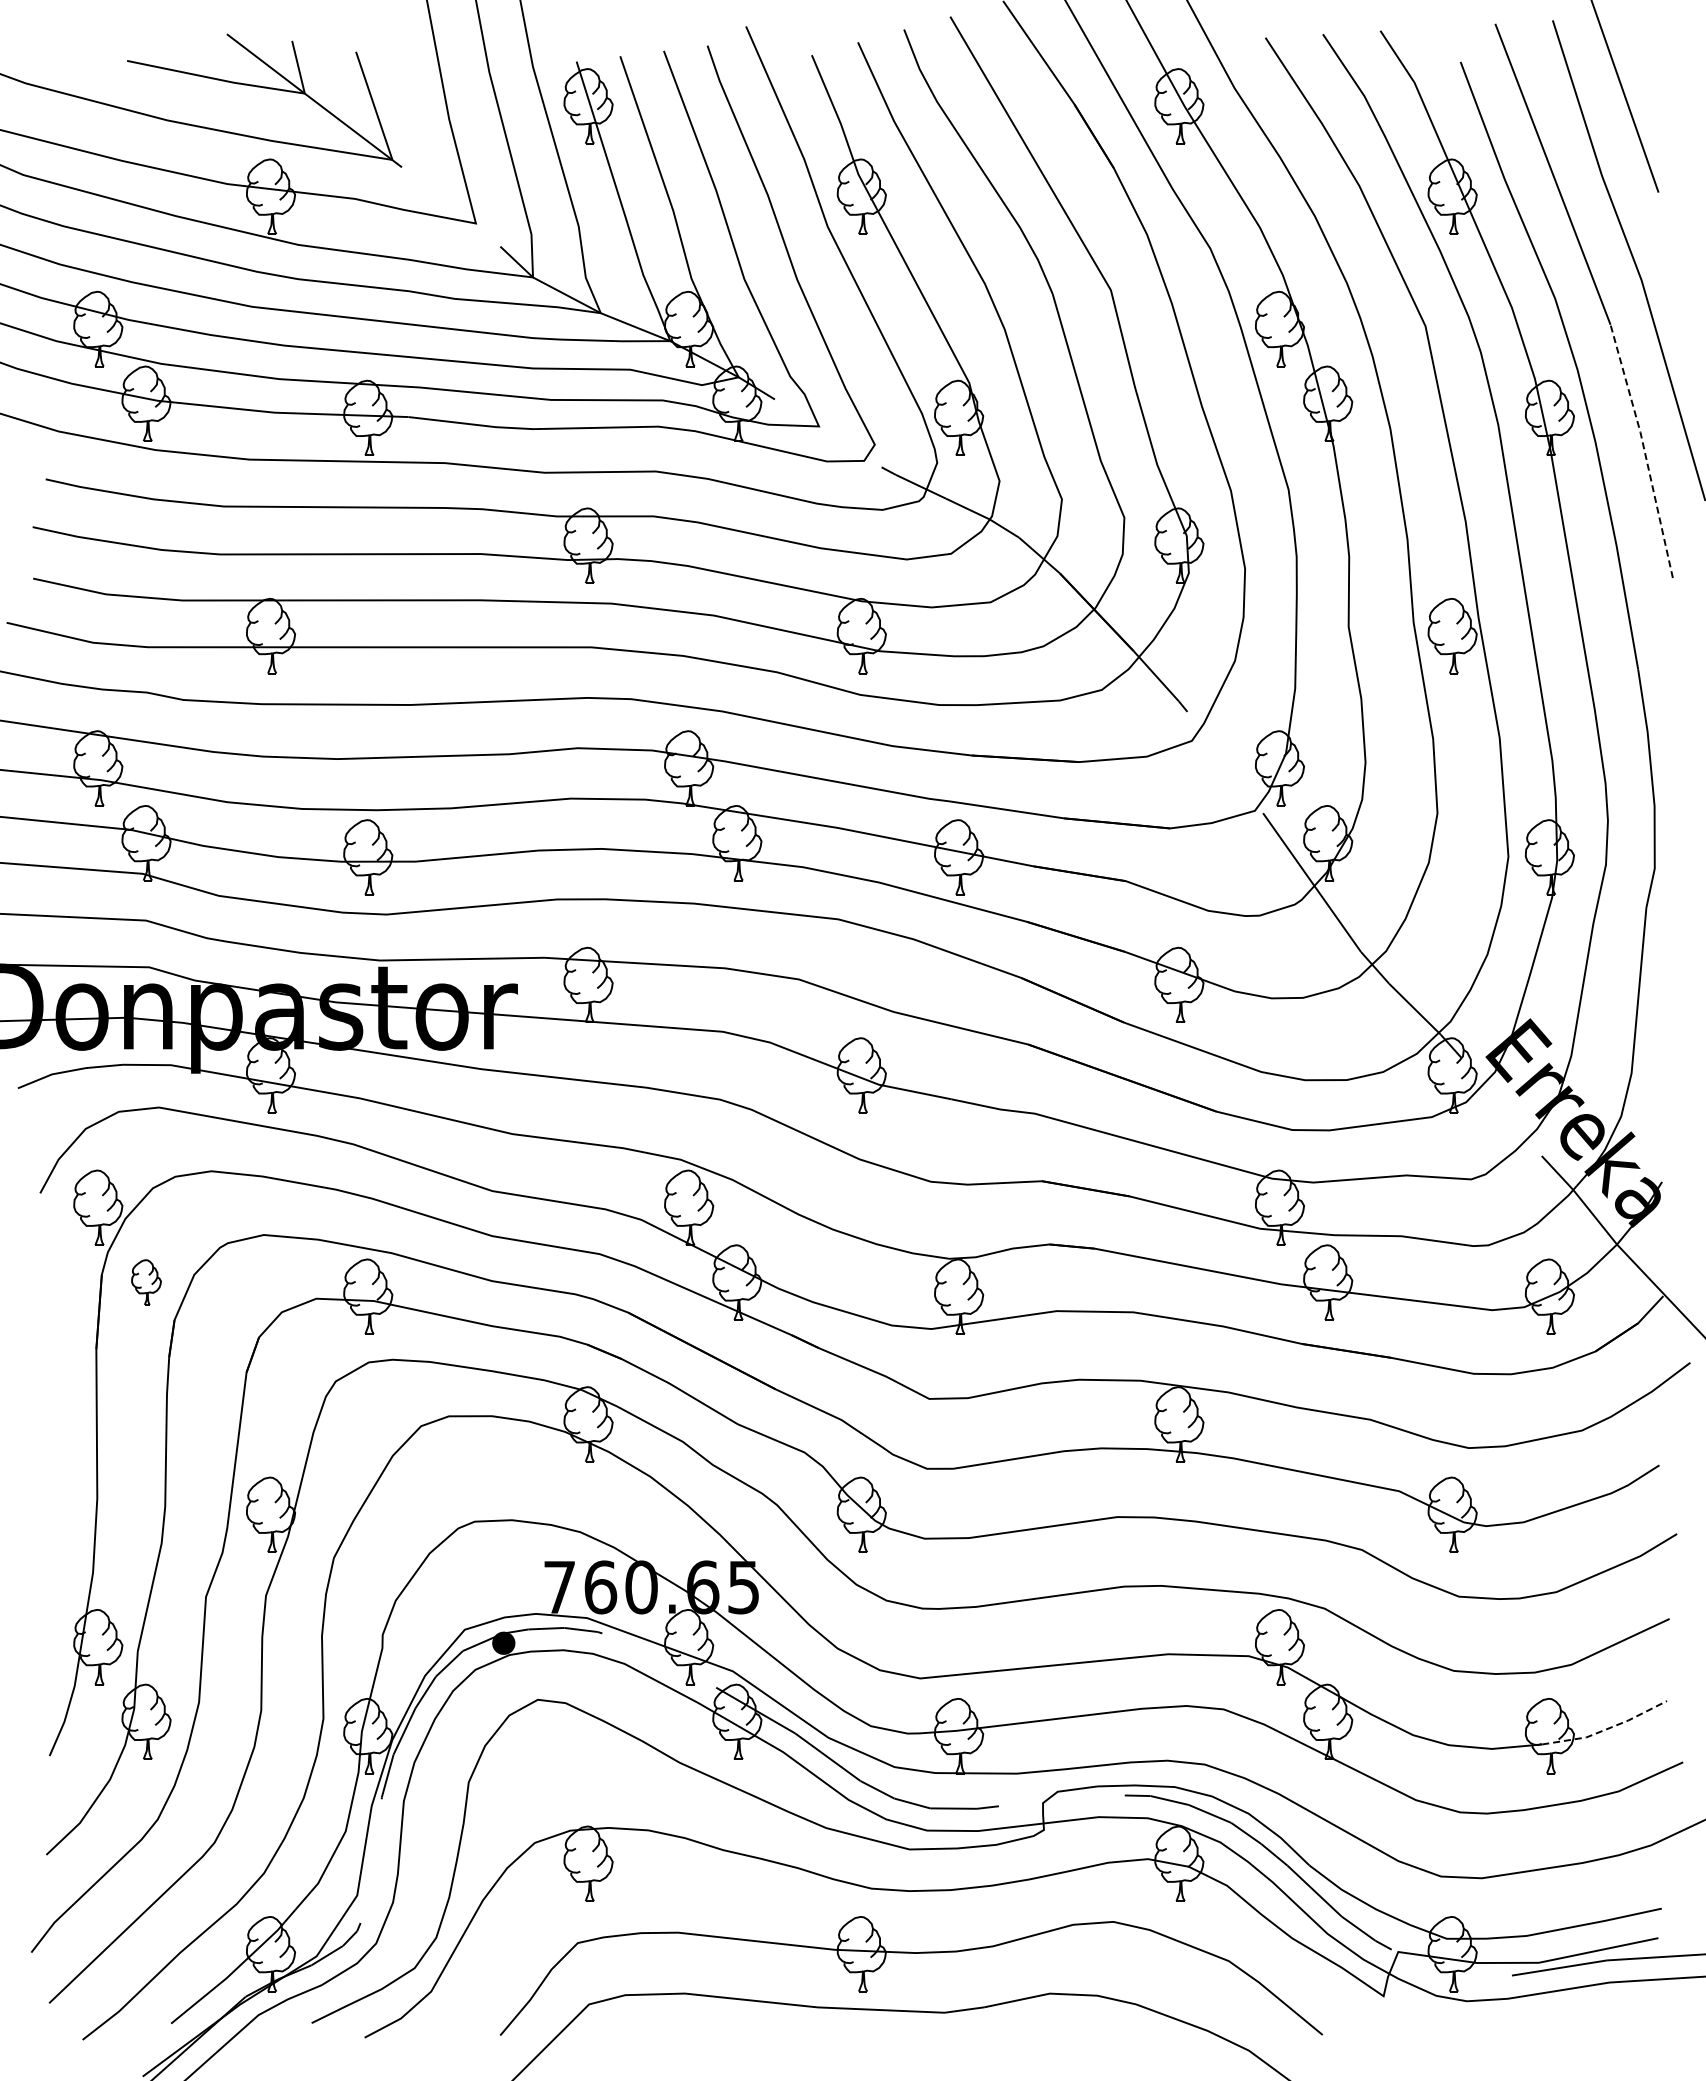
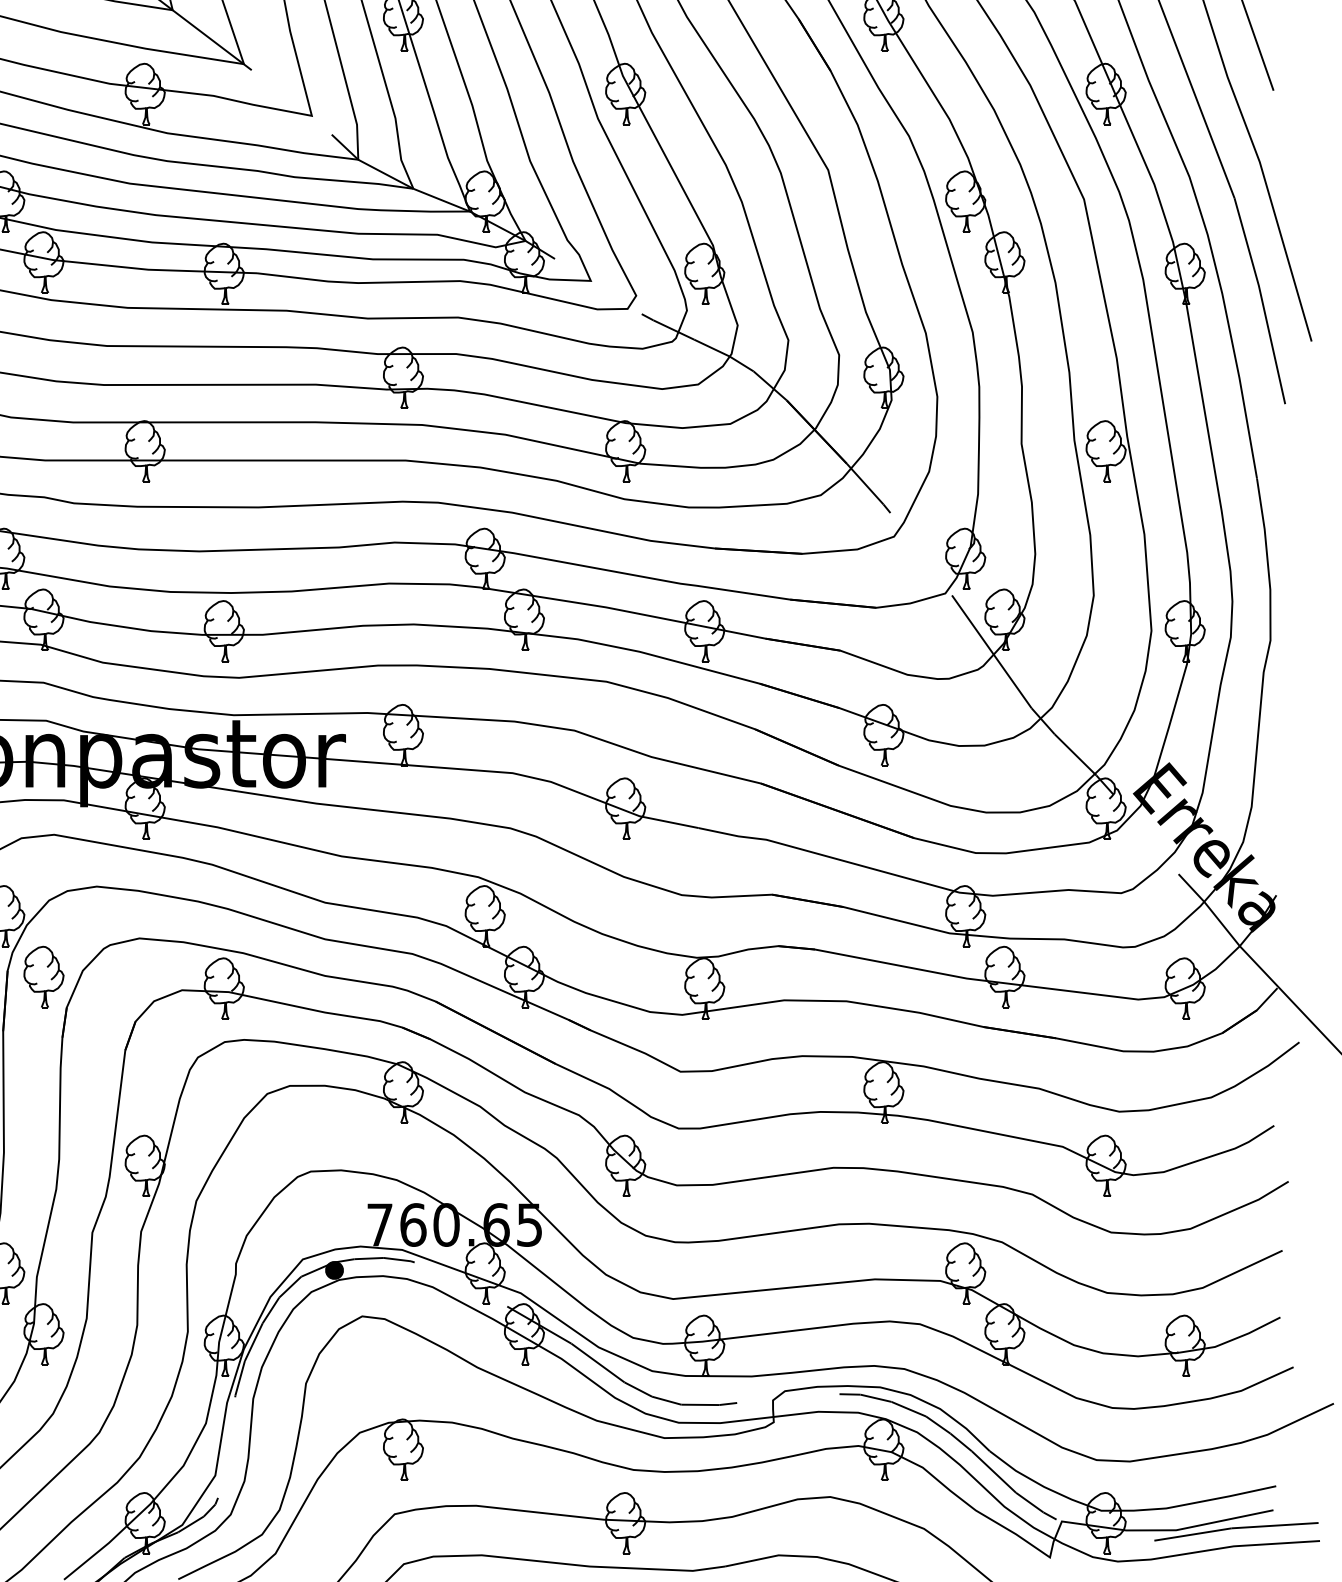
line: (1644, 449) -> (1262, 299), dashed -> solid
part: (146, 1282) -> (43, 977), size x1.67
line: (1606, 1729) -> (1231, 1340), dashed -> solid

